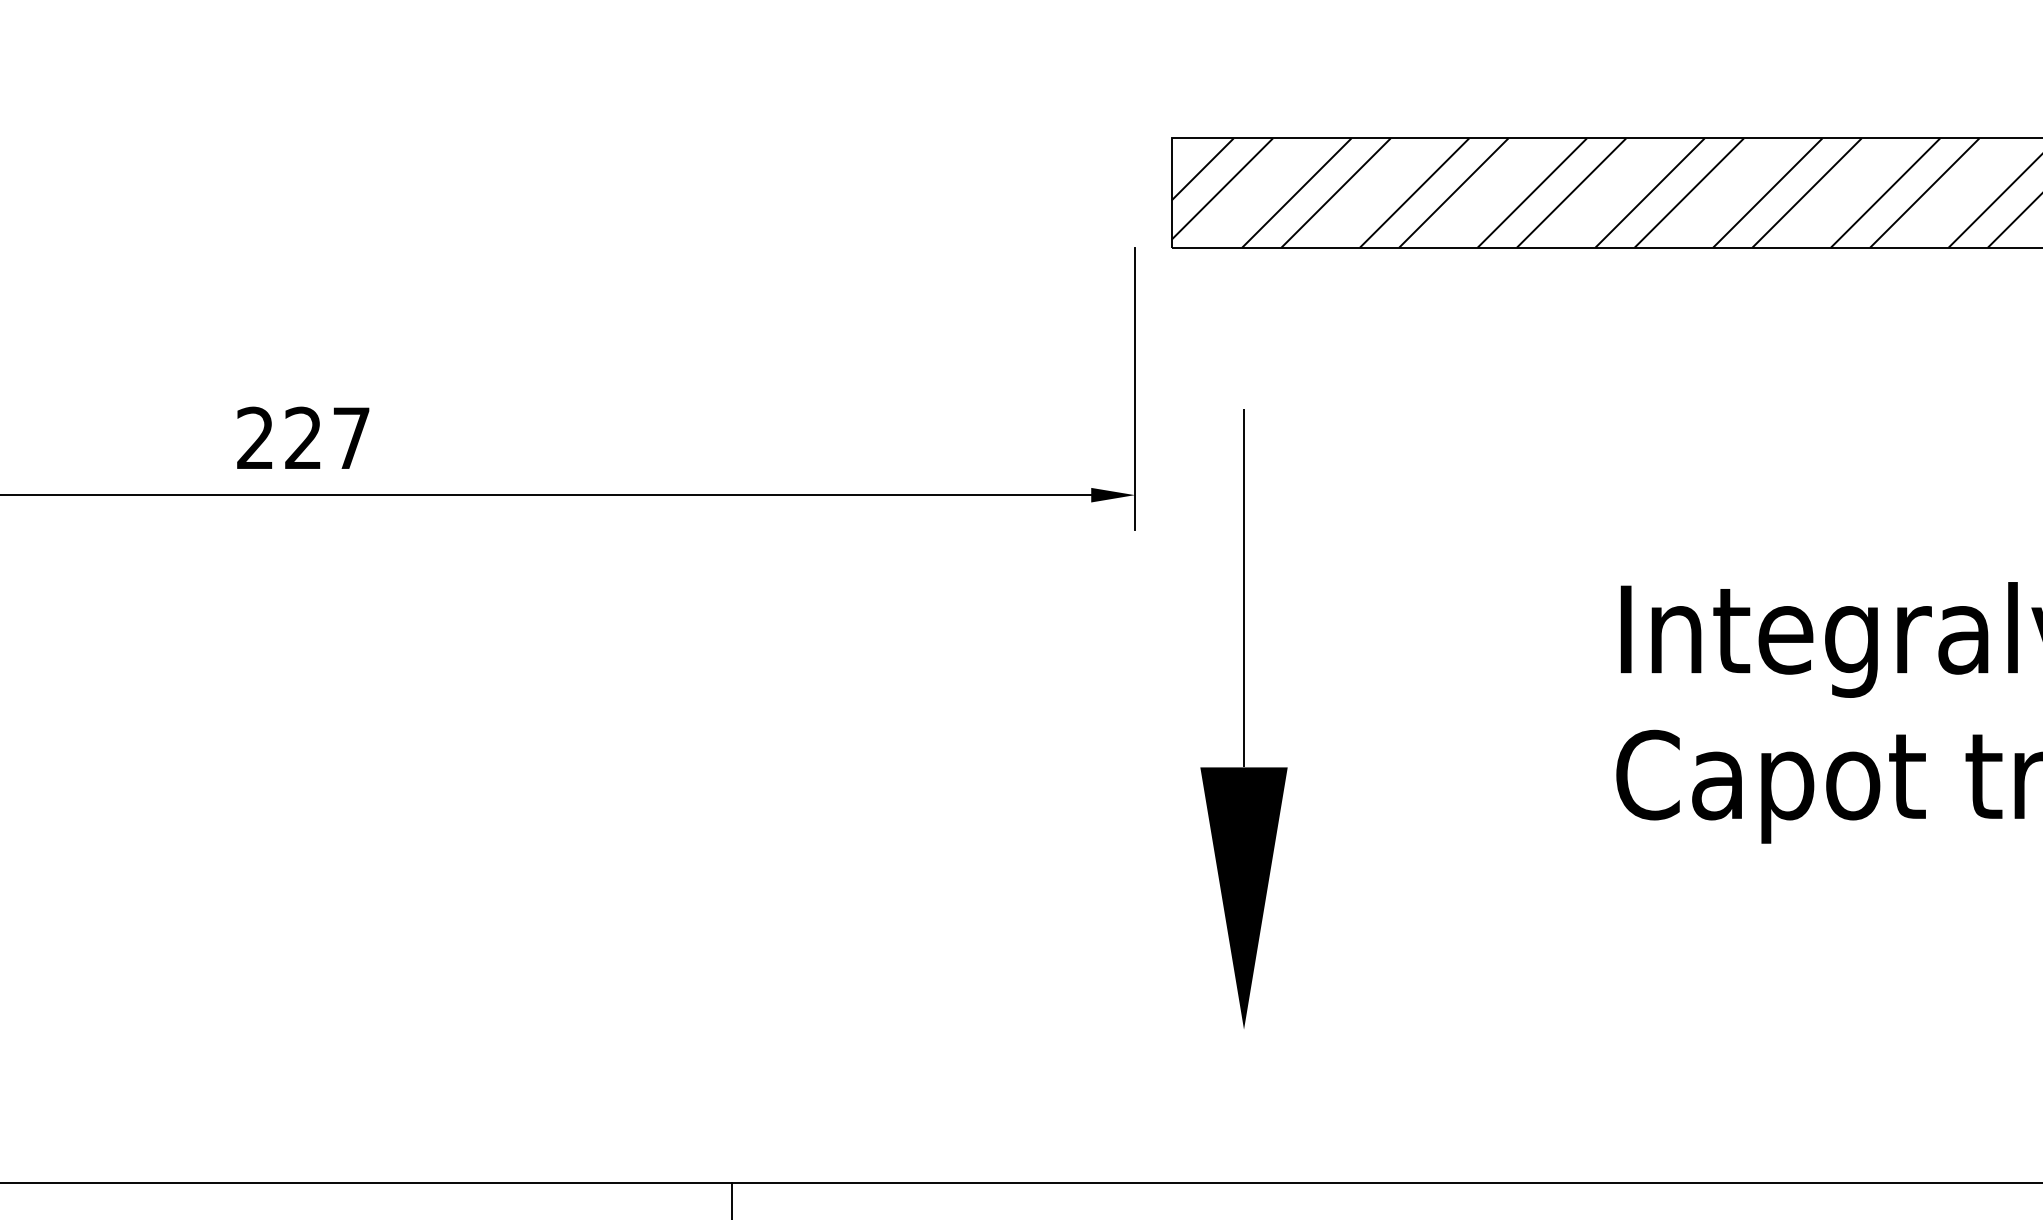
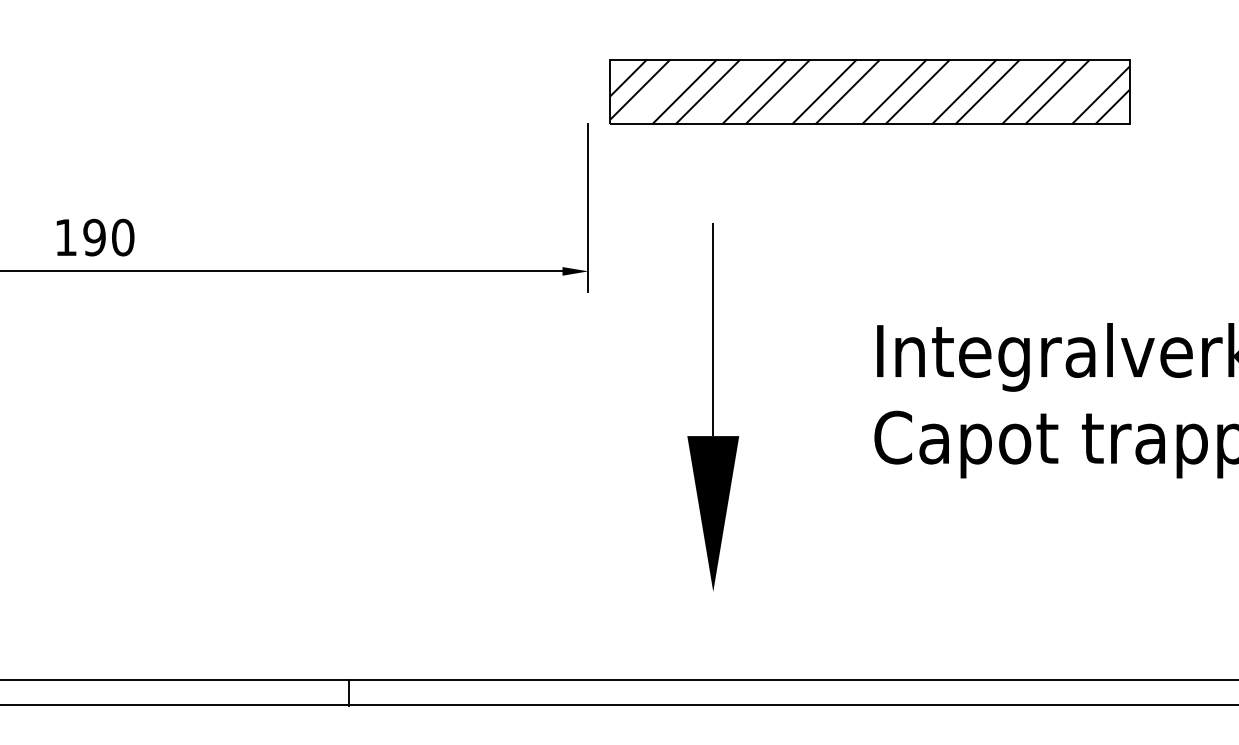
text: (303, 438) -> (94, 237), 227 -> 190
part: (1244, 719) -> (713, 407), moved

